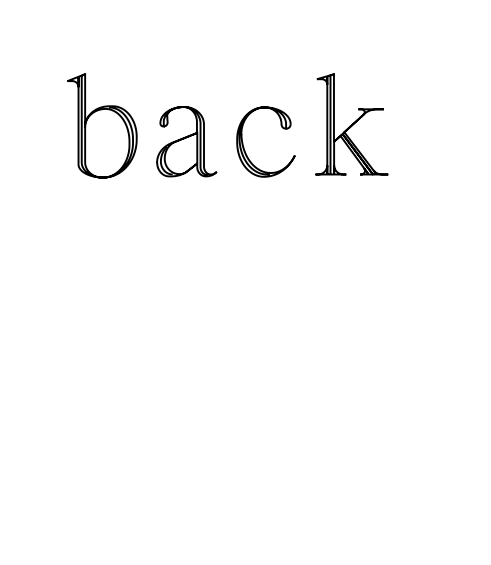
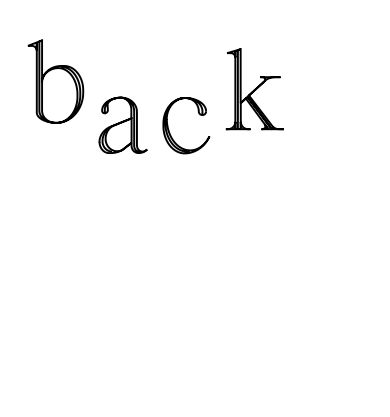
curve: (95, 112) -> (50, 70), moved
curve: (351, 124) -> (254, 89), moved

